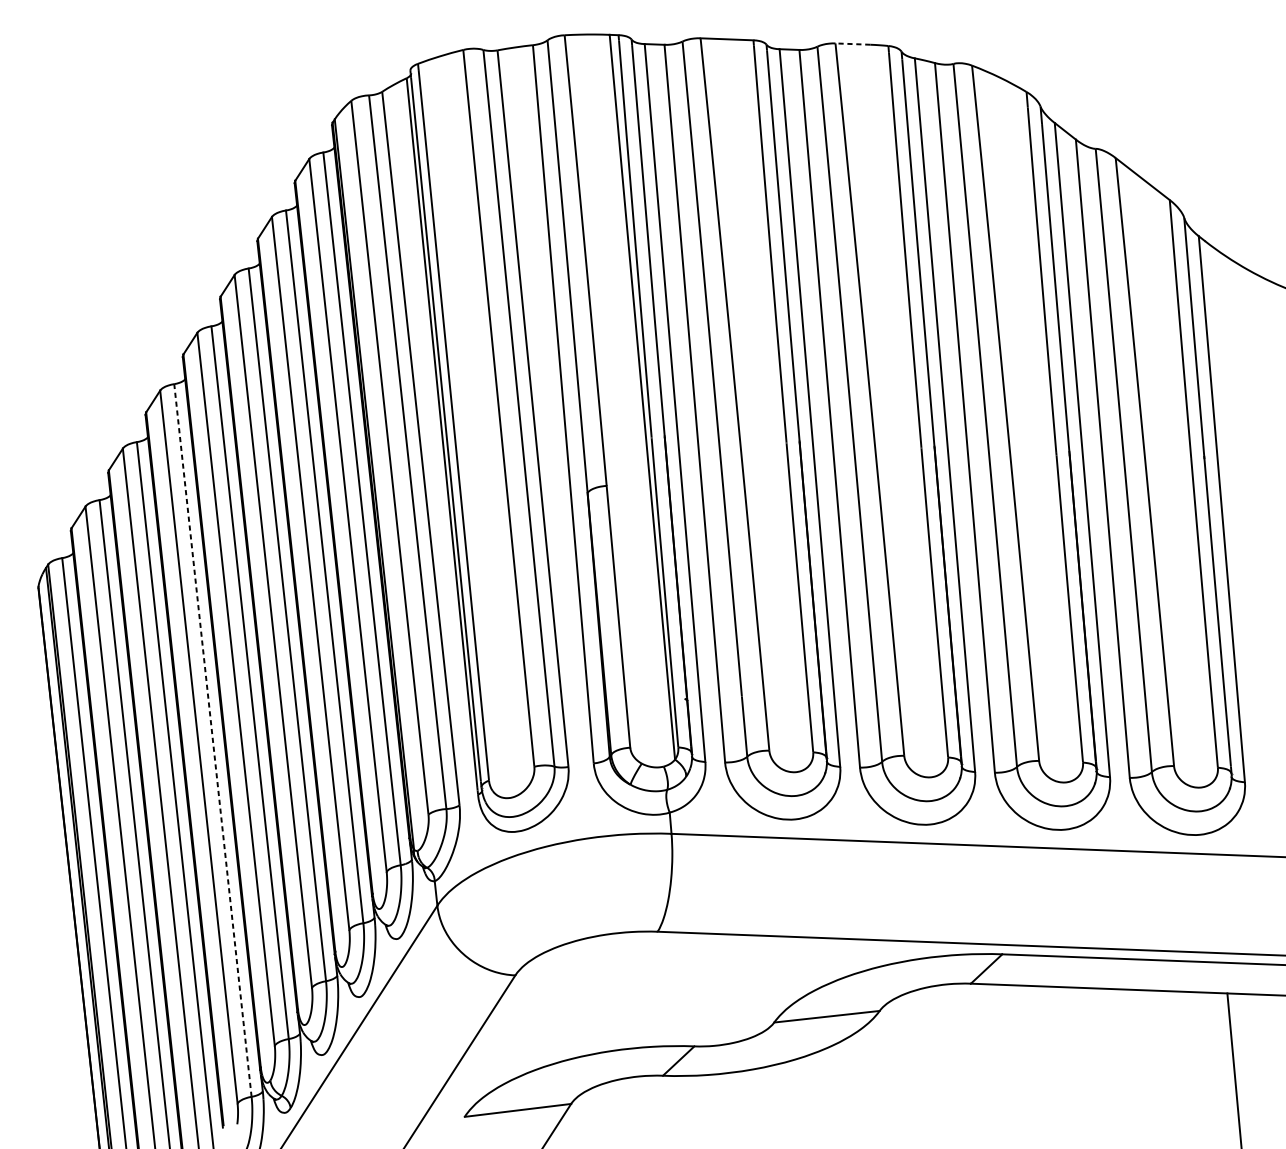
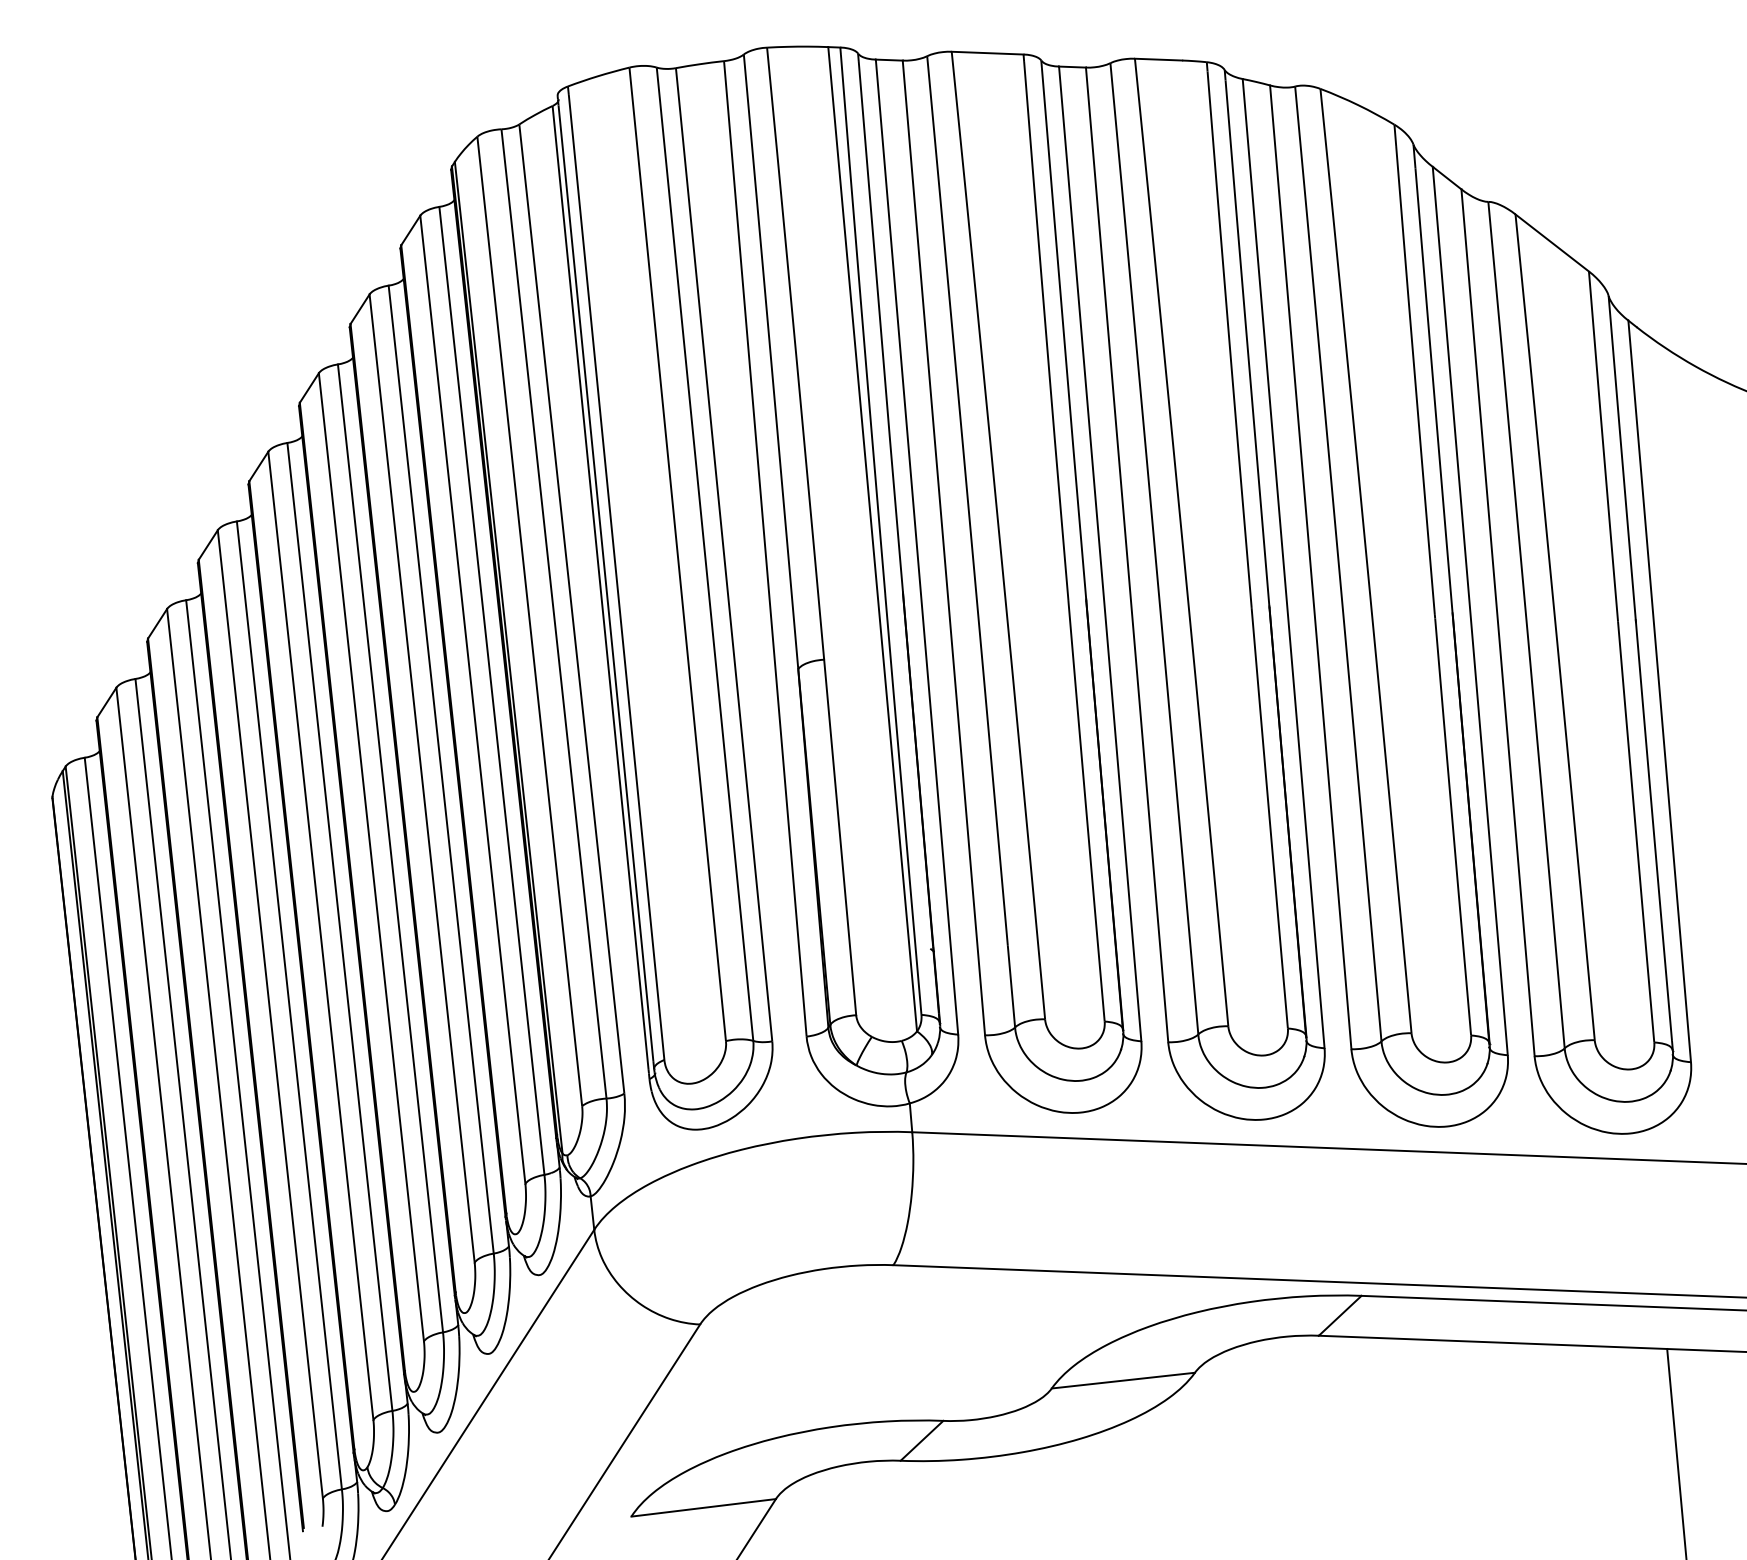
line: (852, 43) -> (1158, 59), dashed -> solid
line: (213, 740) -> (289, 1005), dashed -> solid

